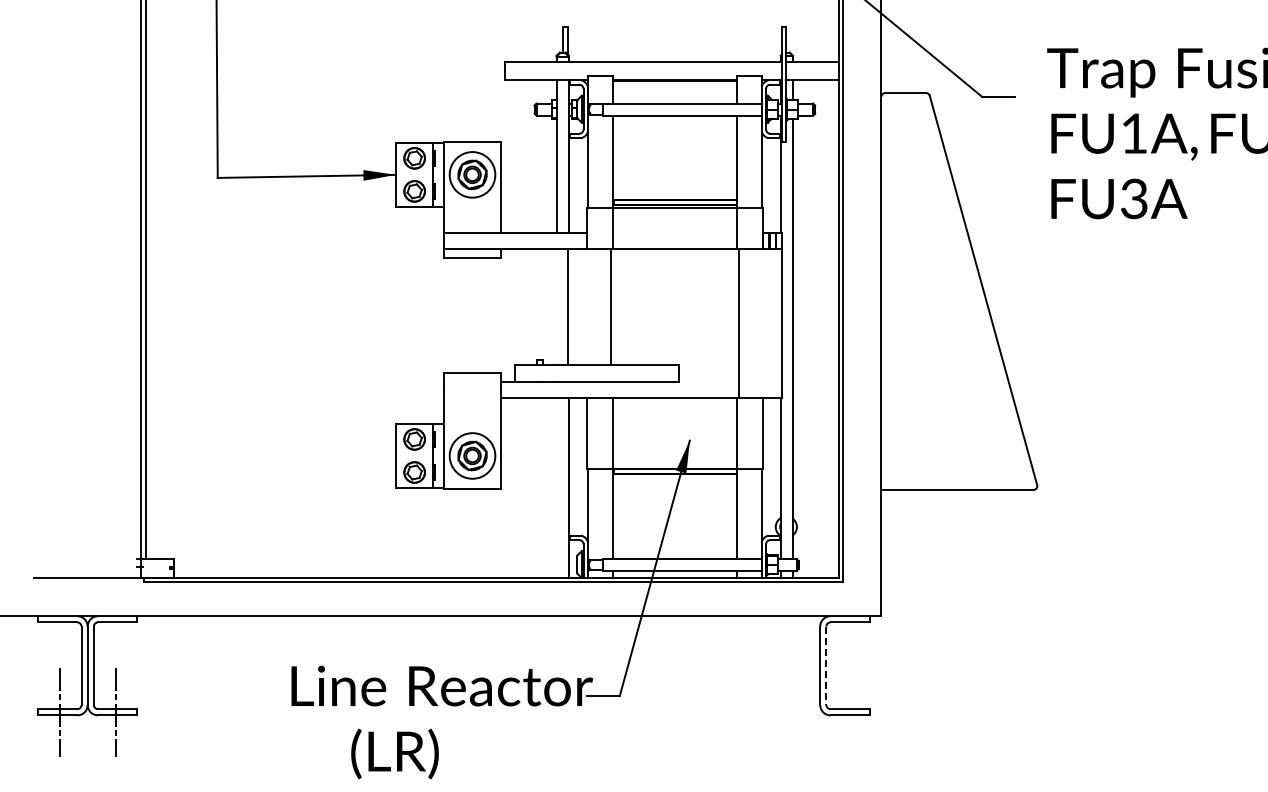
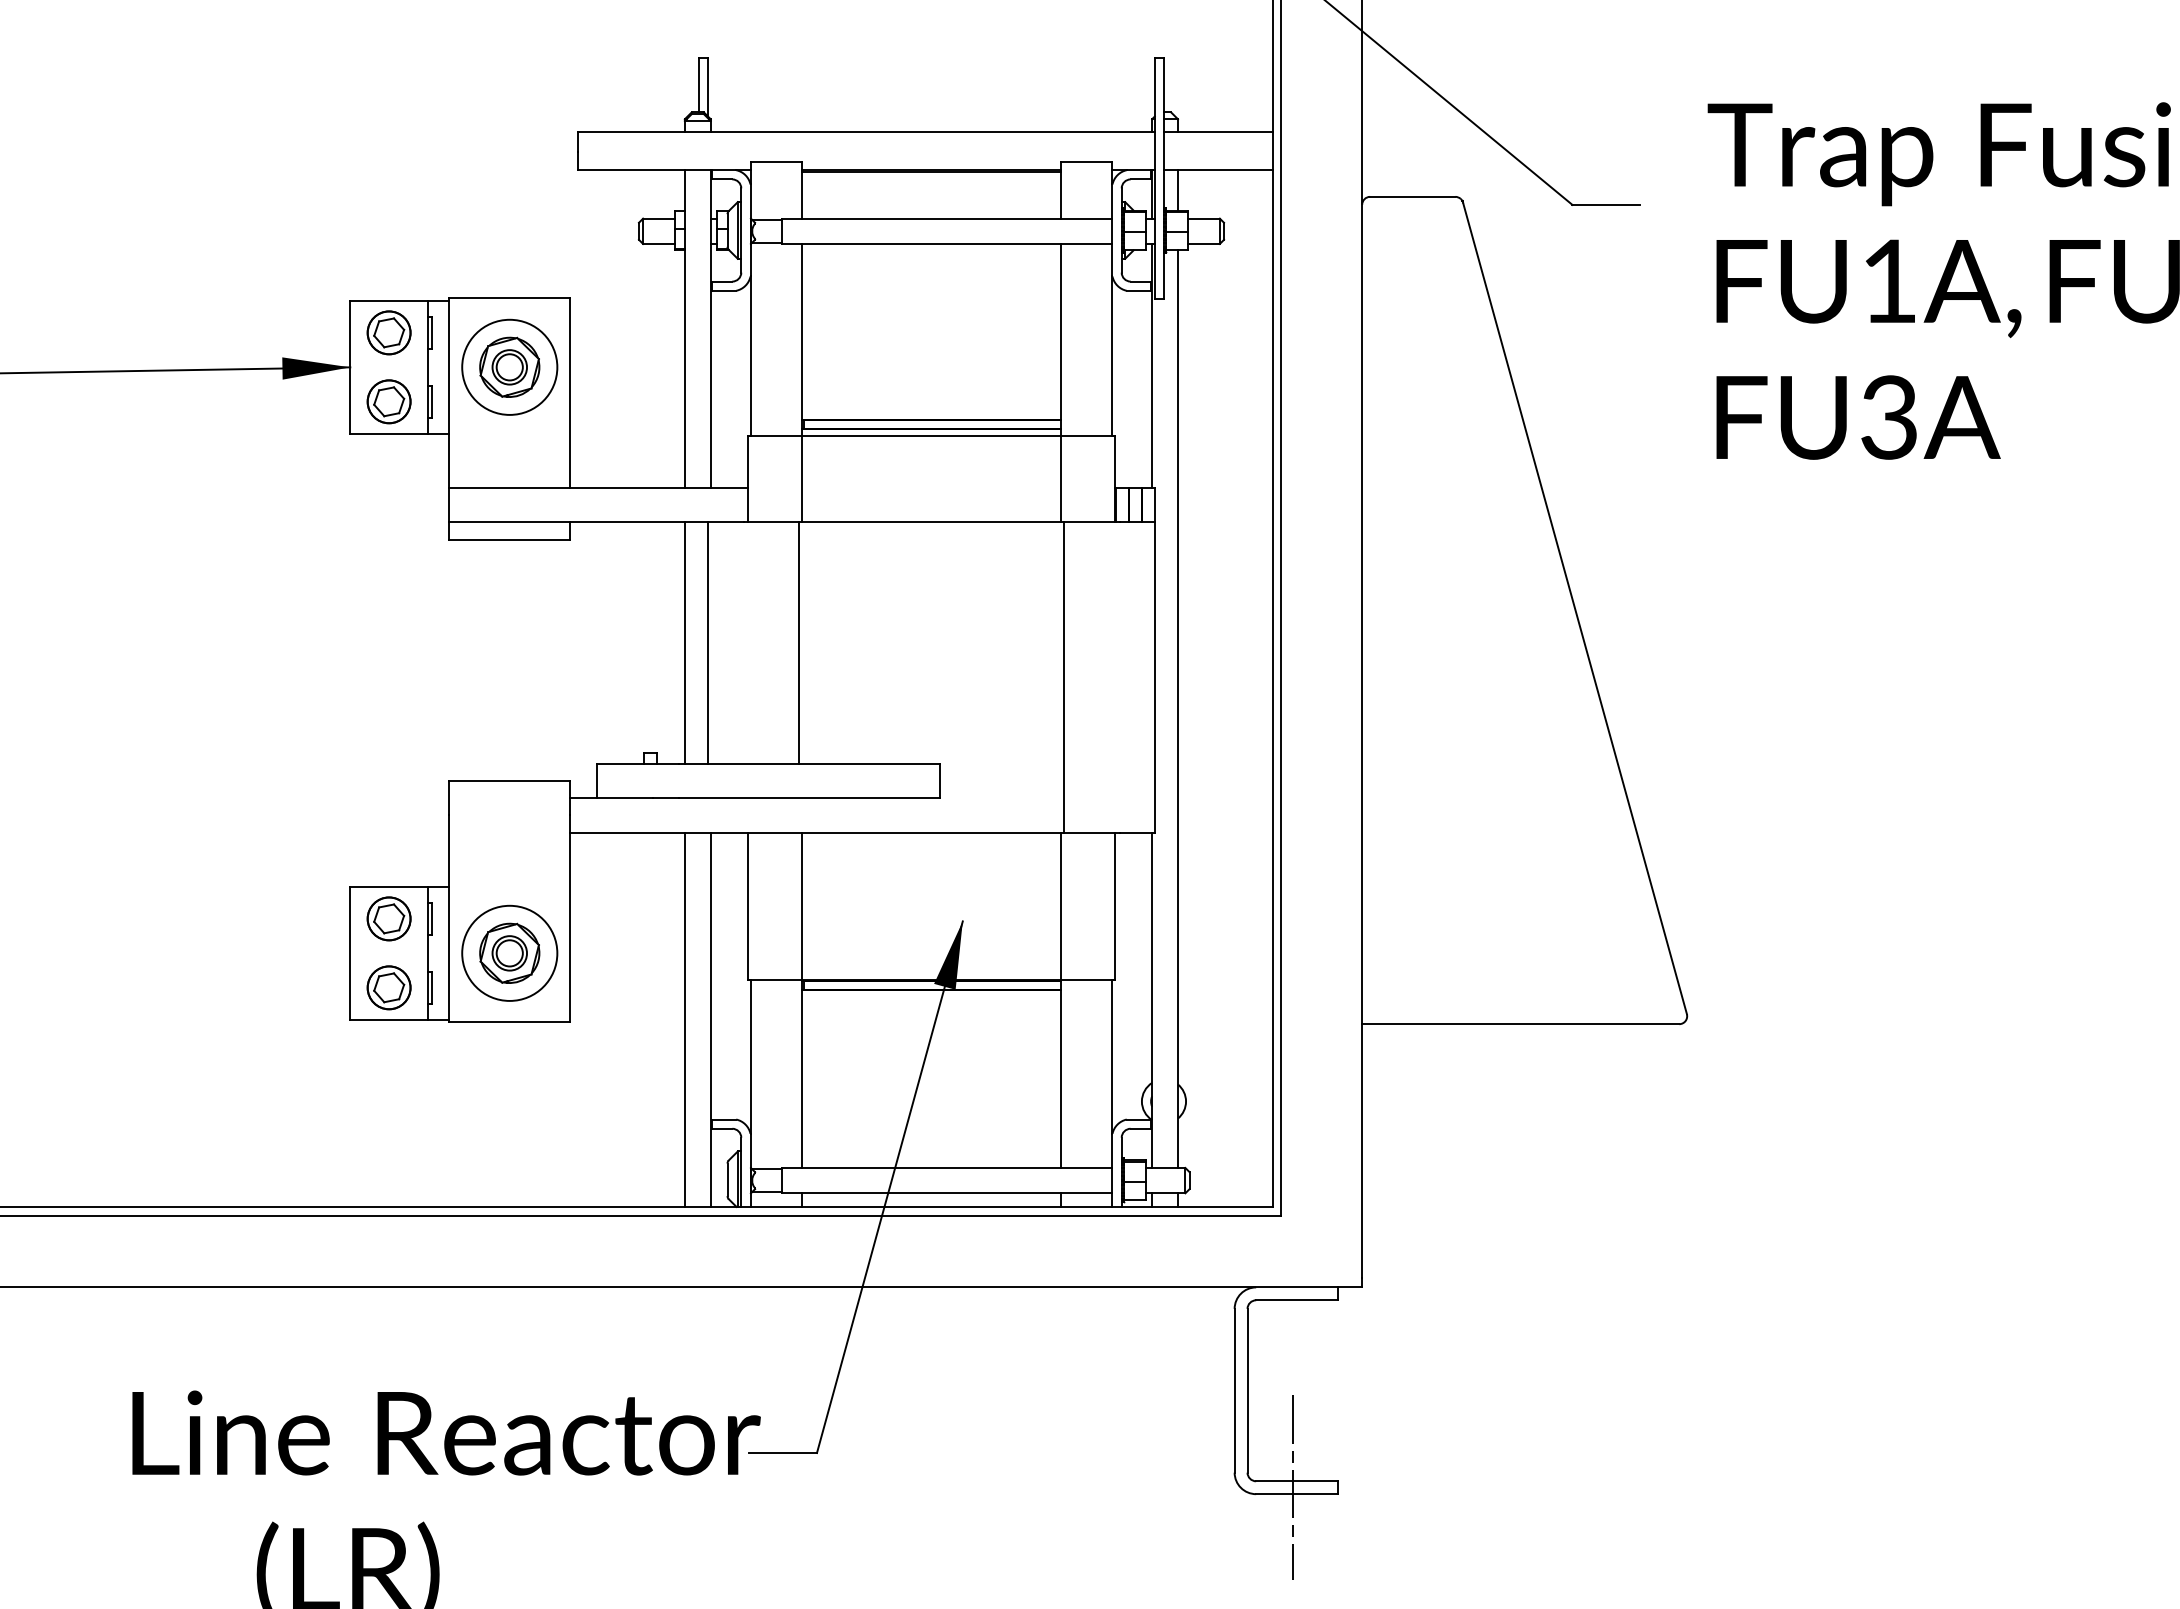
line: (556, 307) -> (684, 643), added
line: (556, 487) -> (684, 1019), added
line: (826, 666) -> (1247, 1392), dashed -> solid
line: (848, 711) -> (1293, 1486), added

